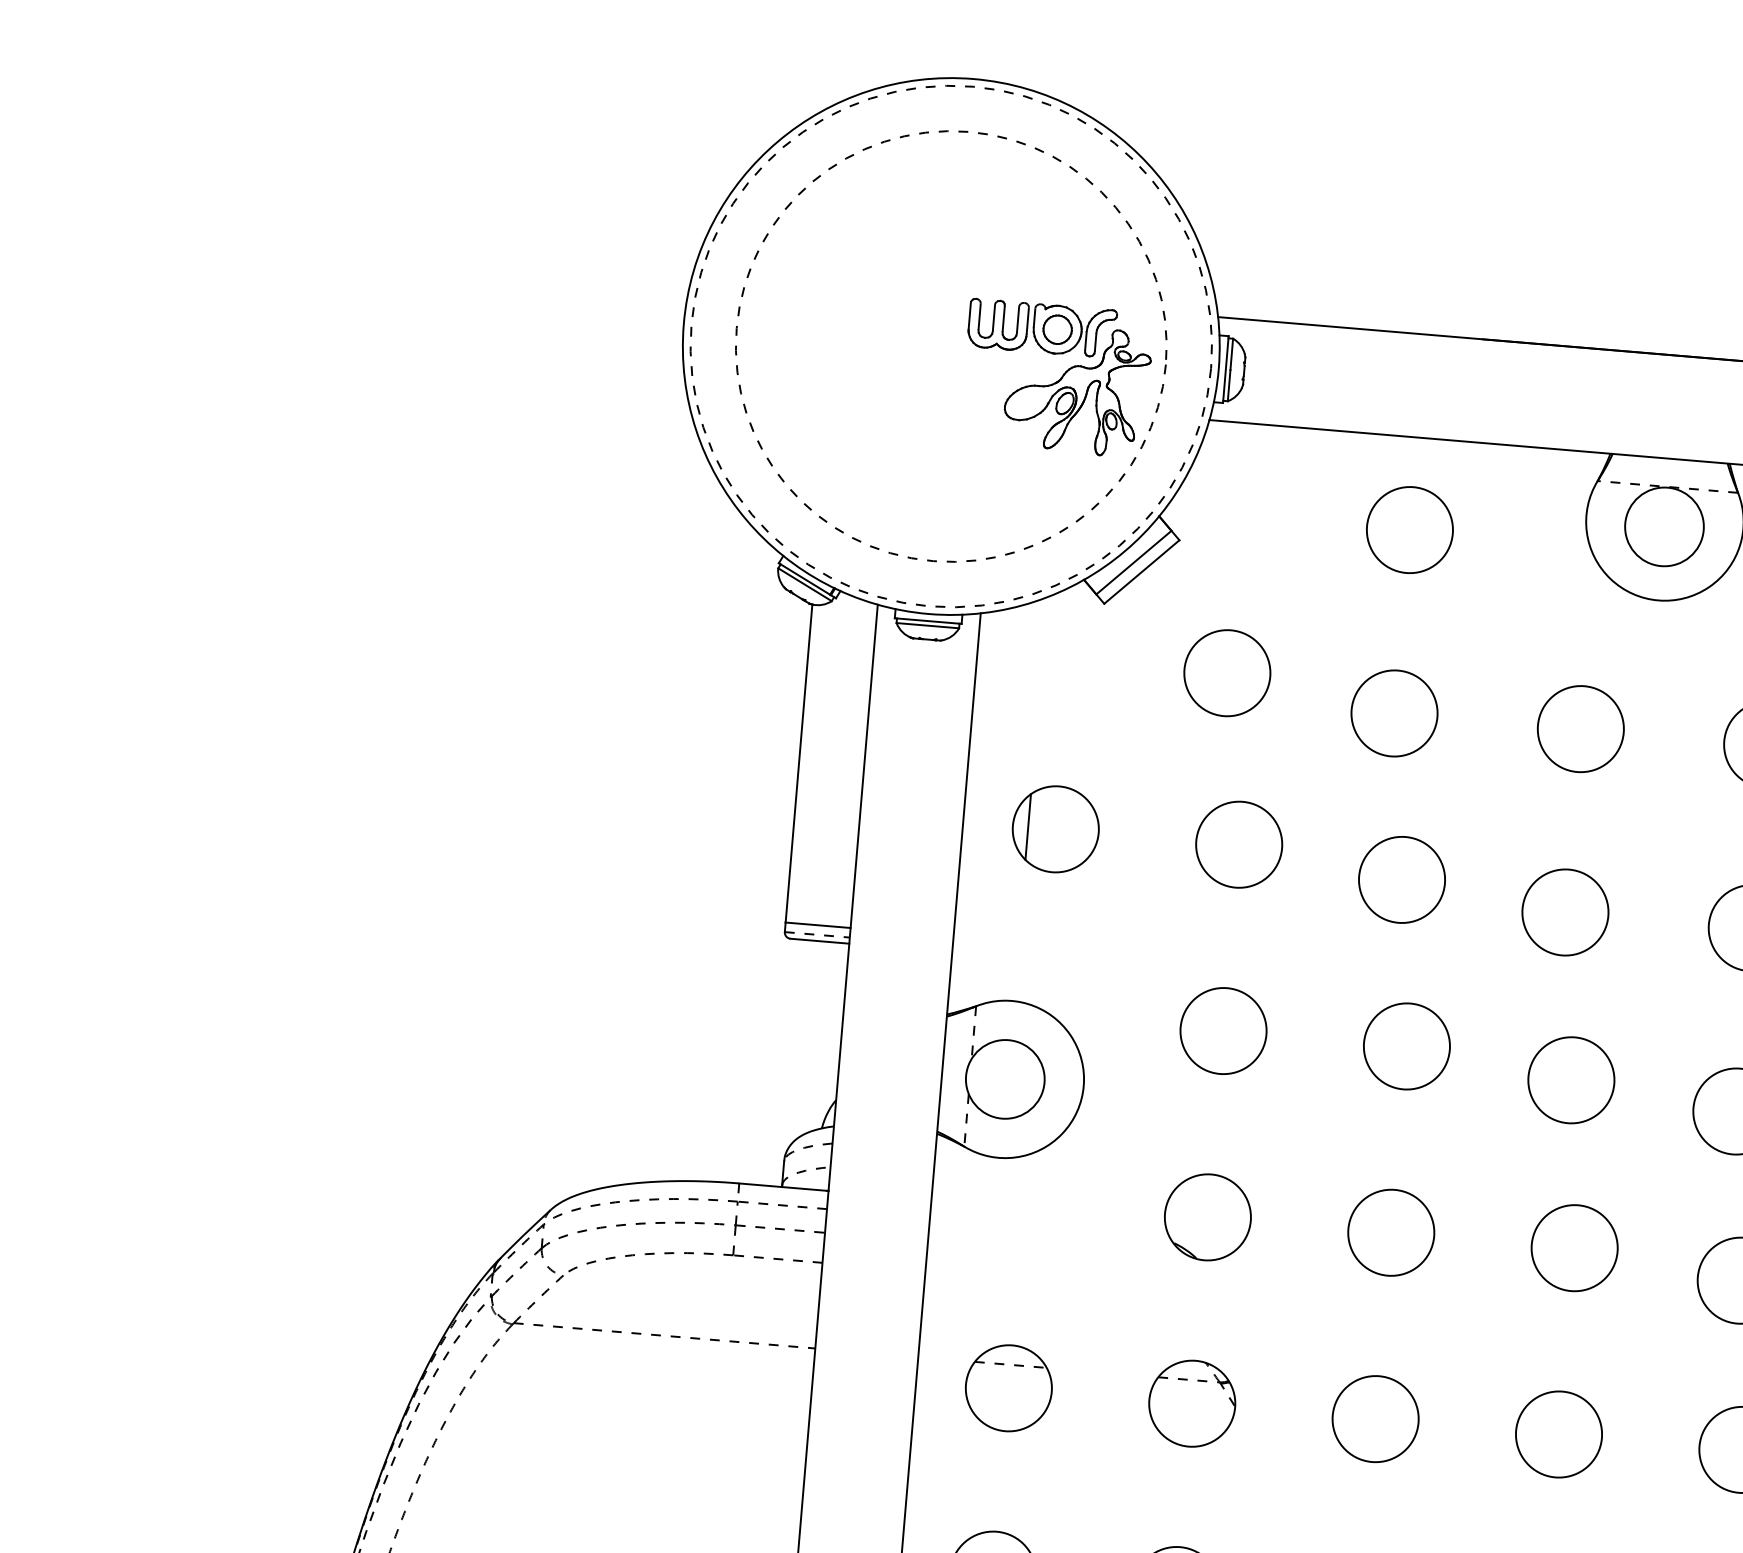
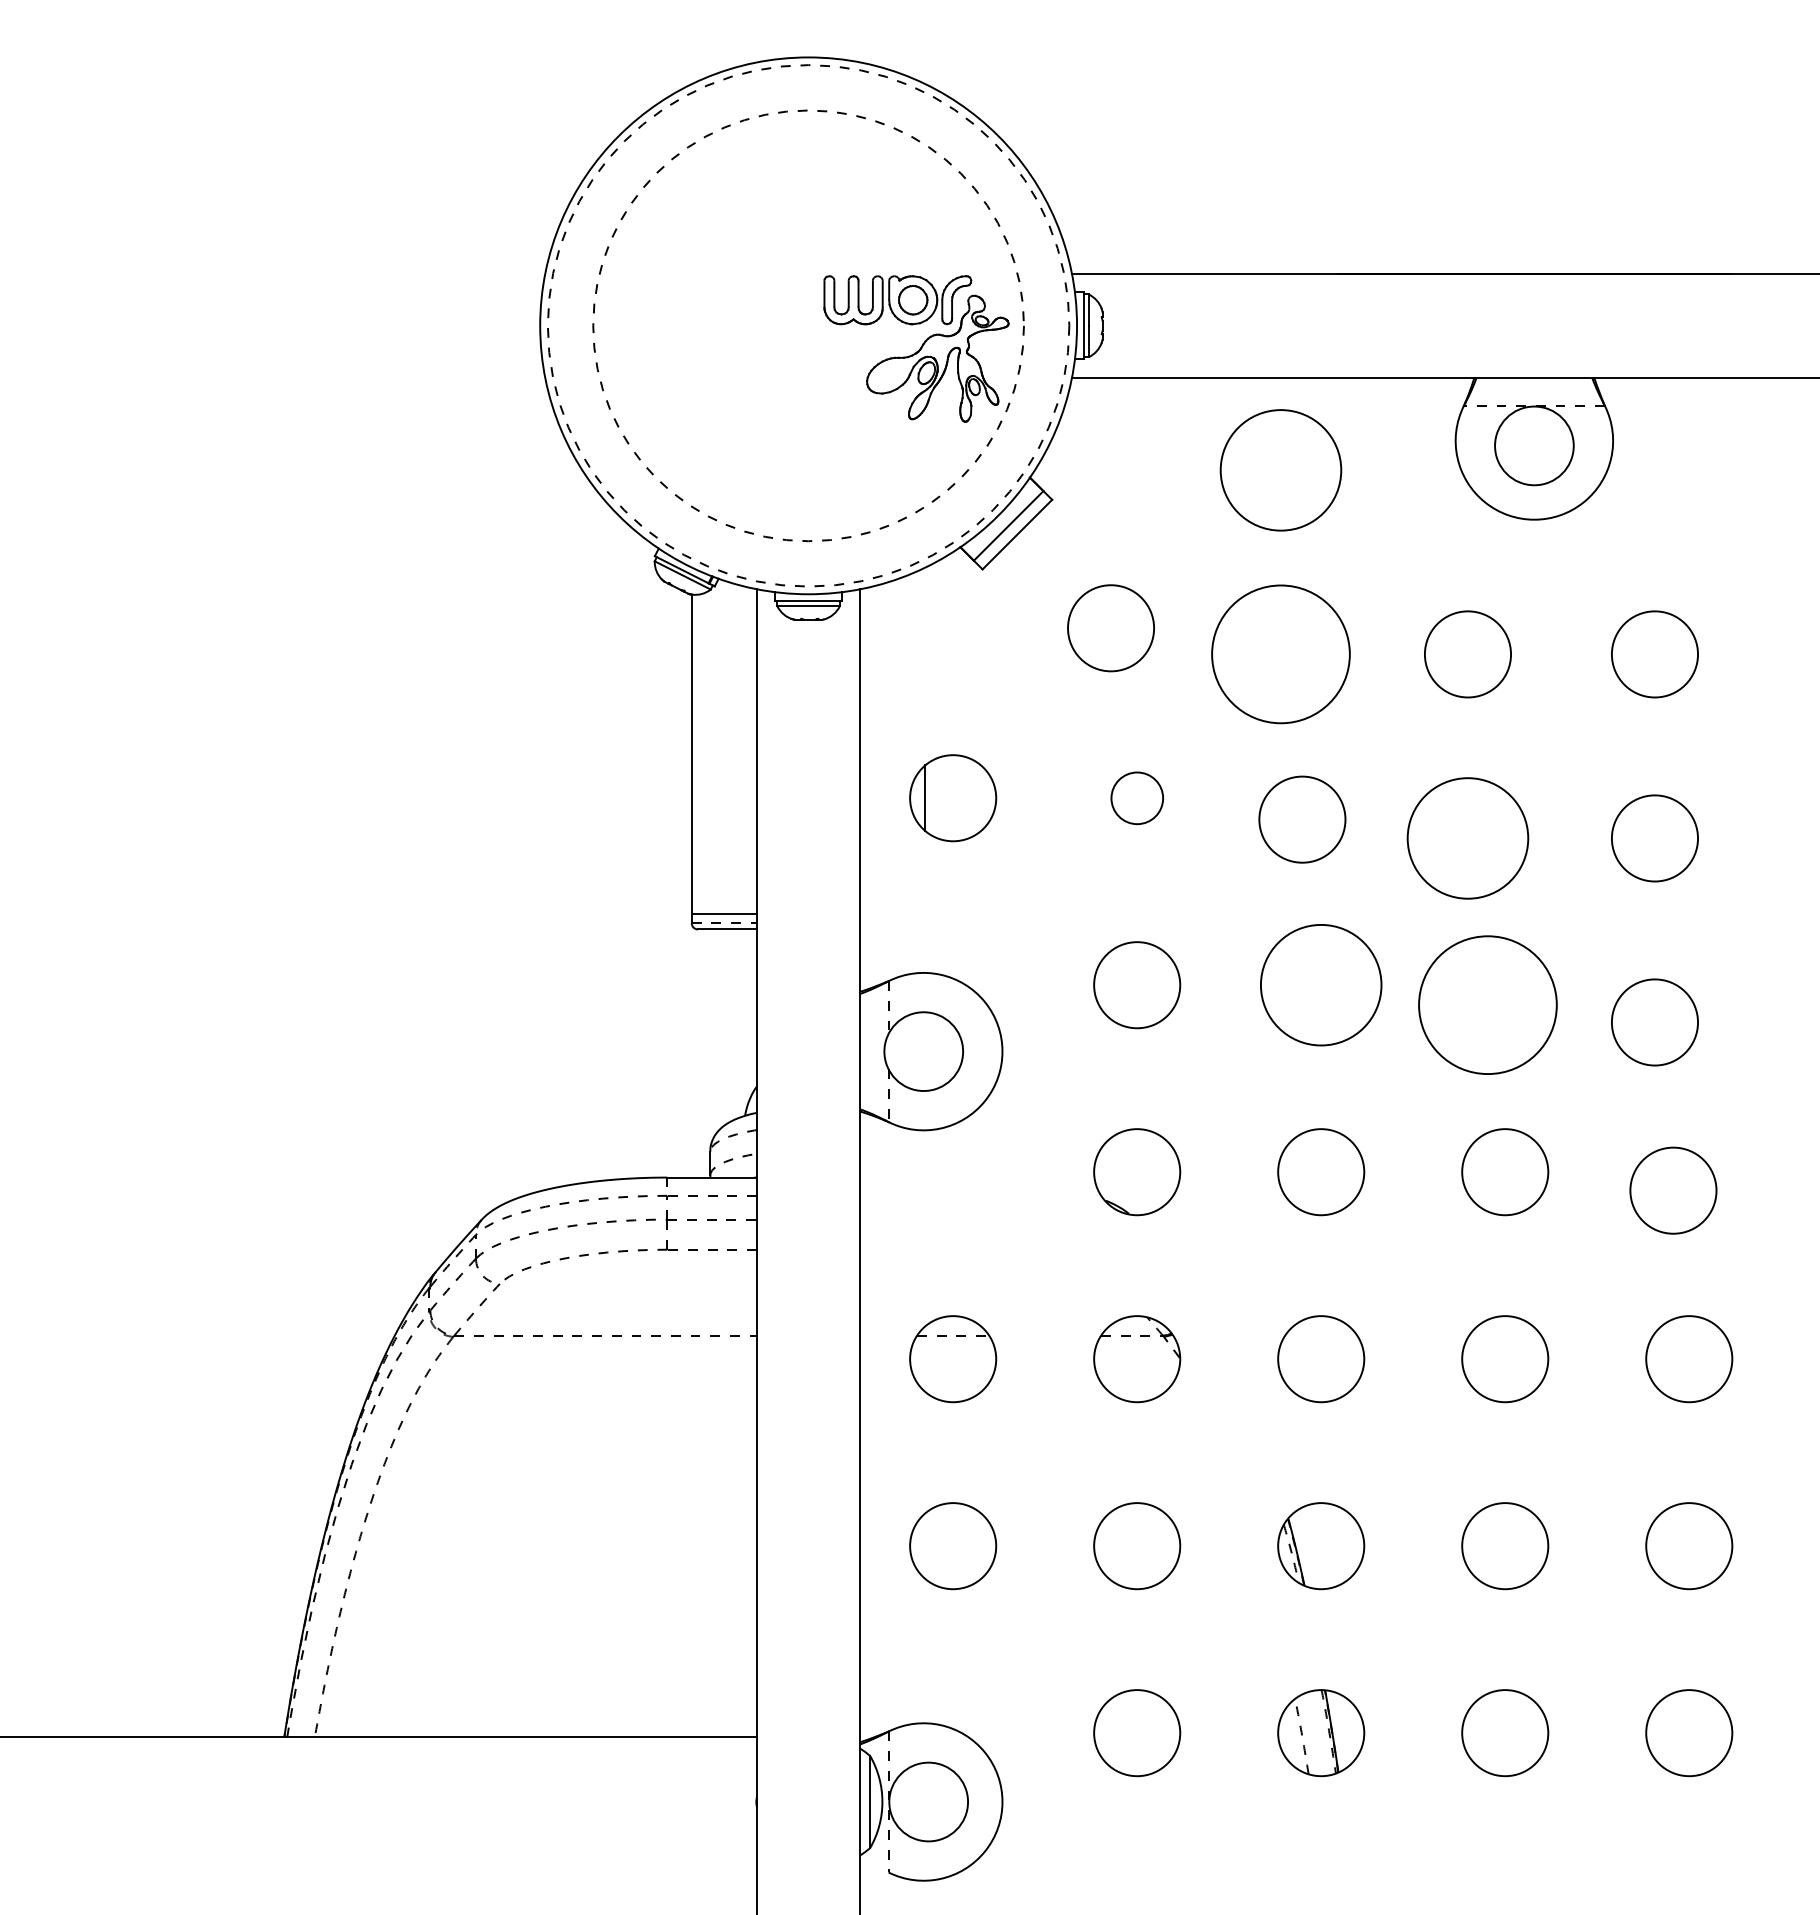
circle: (1409, 530) -> (1280, 470), size x1.4
circle: (1394, 713) -> (1280, 654), size x1.6
circle: (1239, 845) -> (1137, 798), size x0.6
circle: (1564, 912) -> (1467, 838), size x1.4
circle: (1407, 1046) -> (1321, 985), size x1.4
circle: (1570, 1080) -> (1487, 1005), size x1.6

